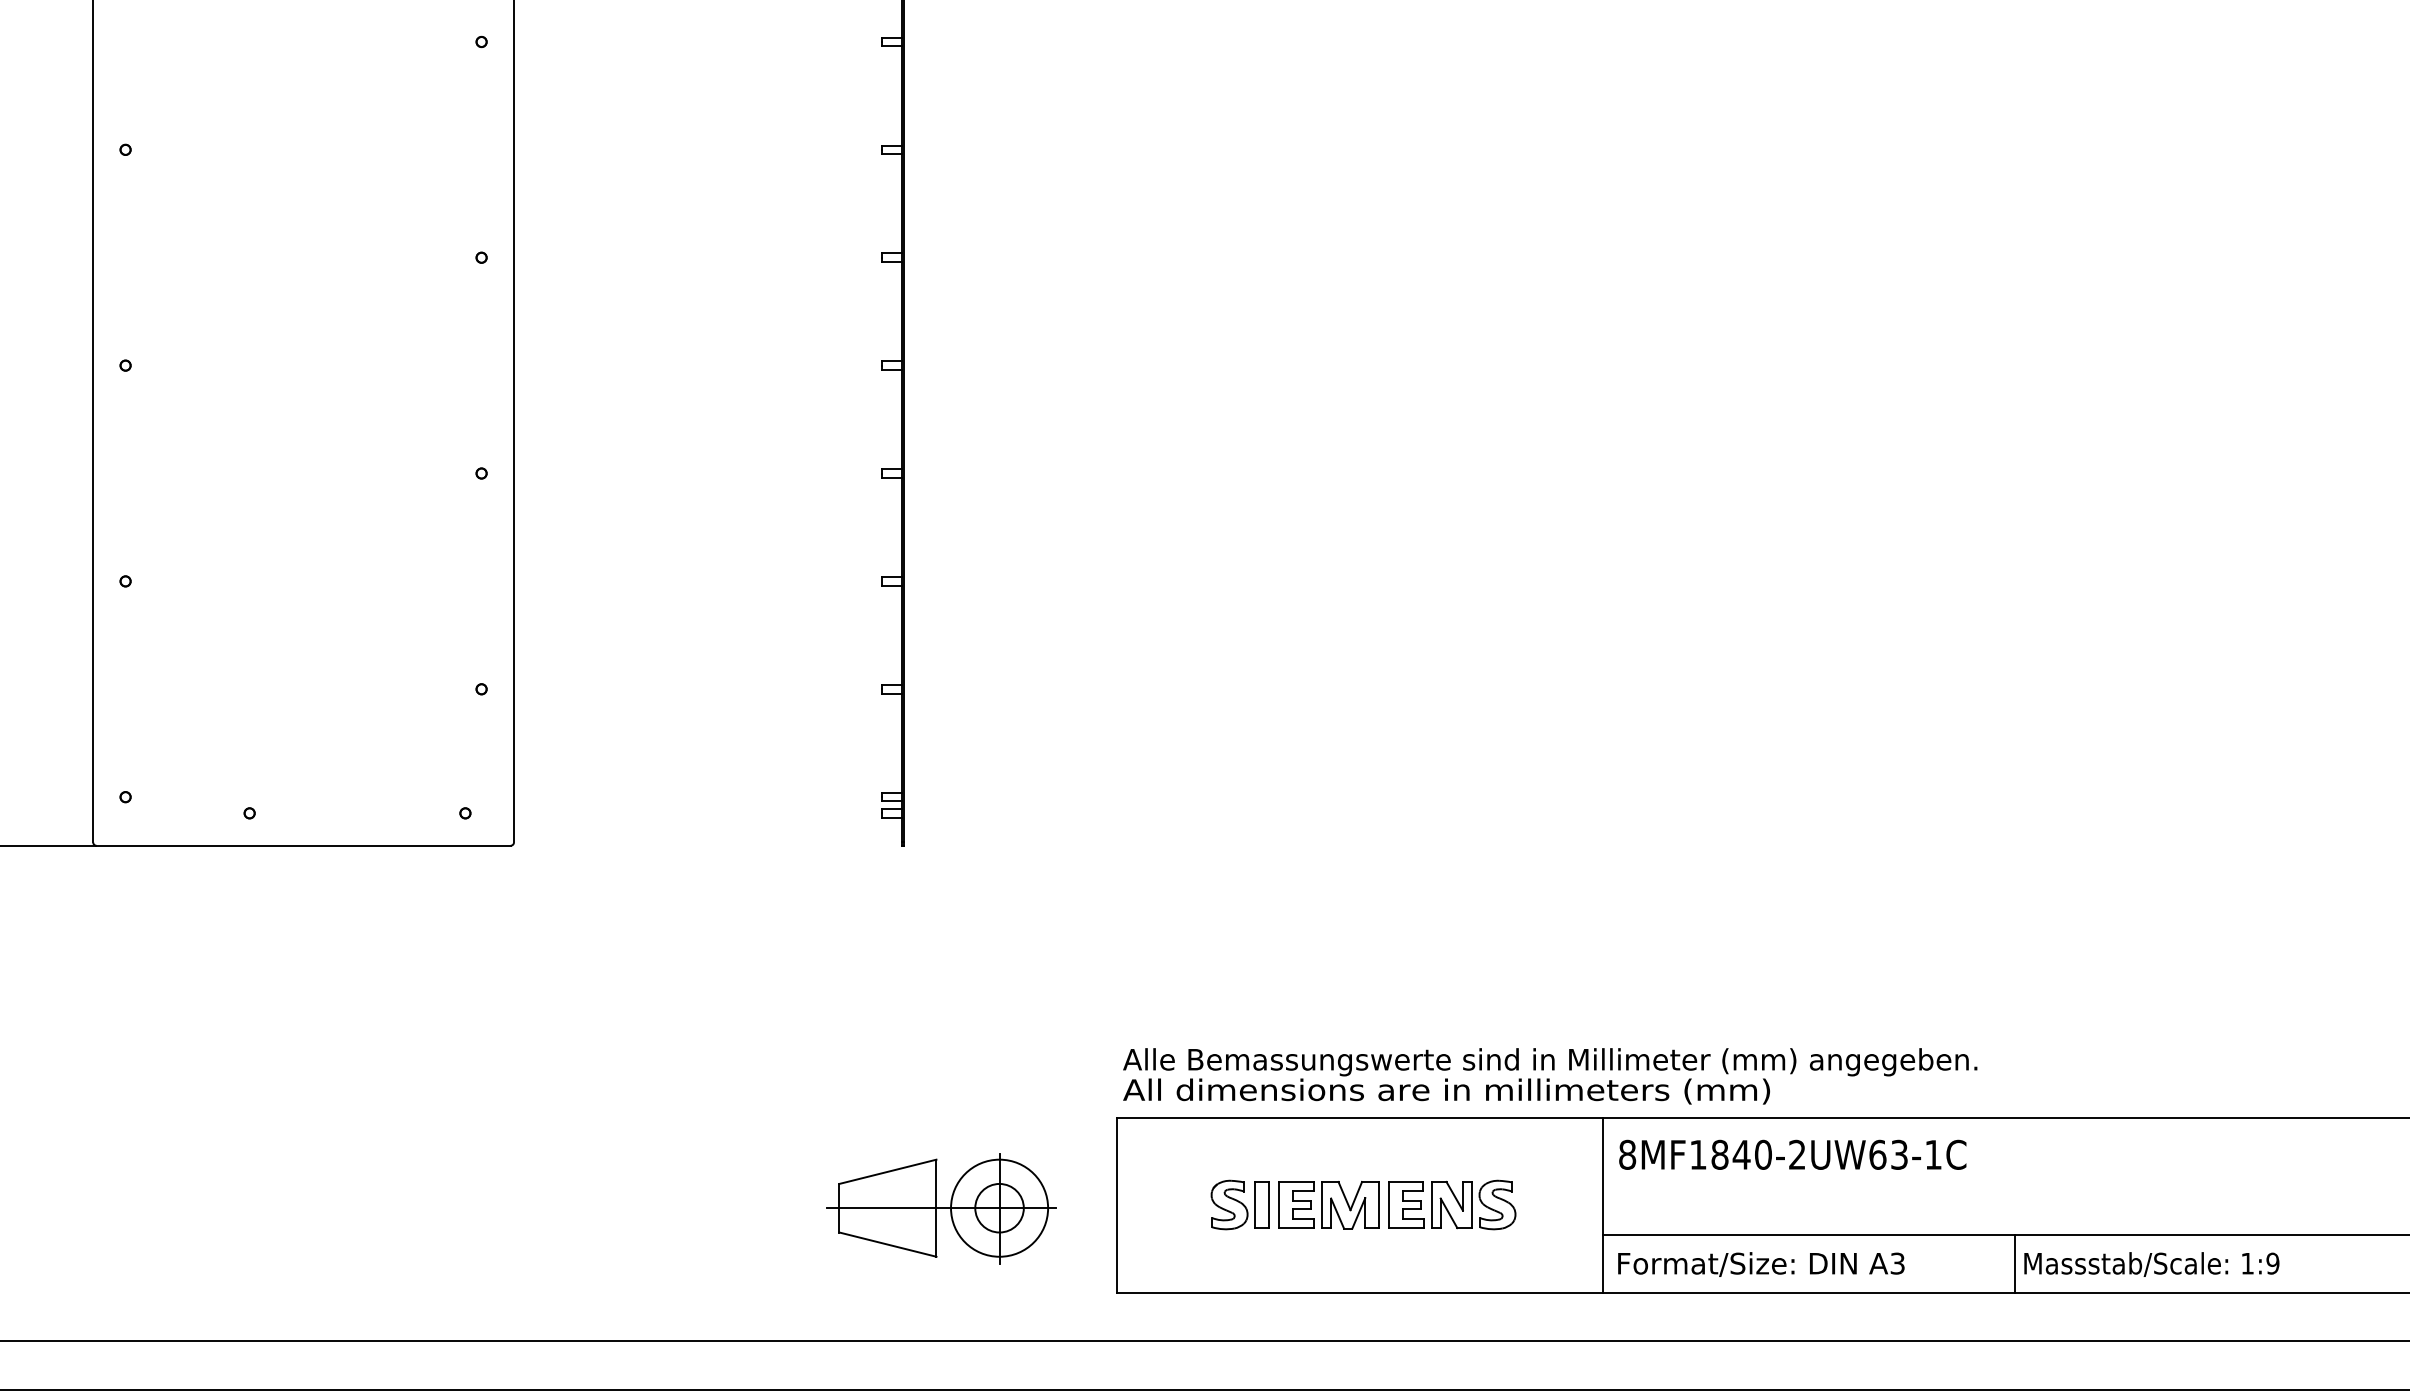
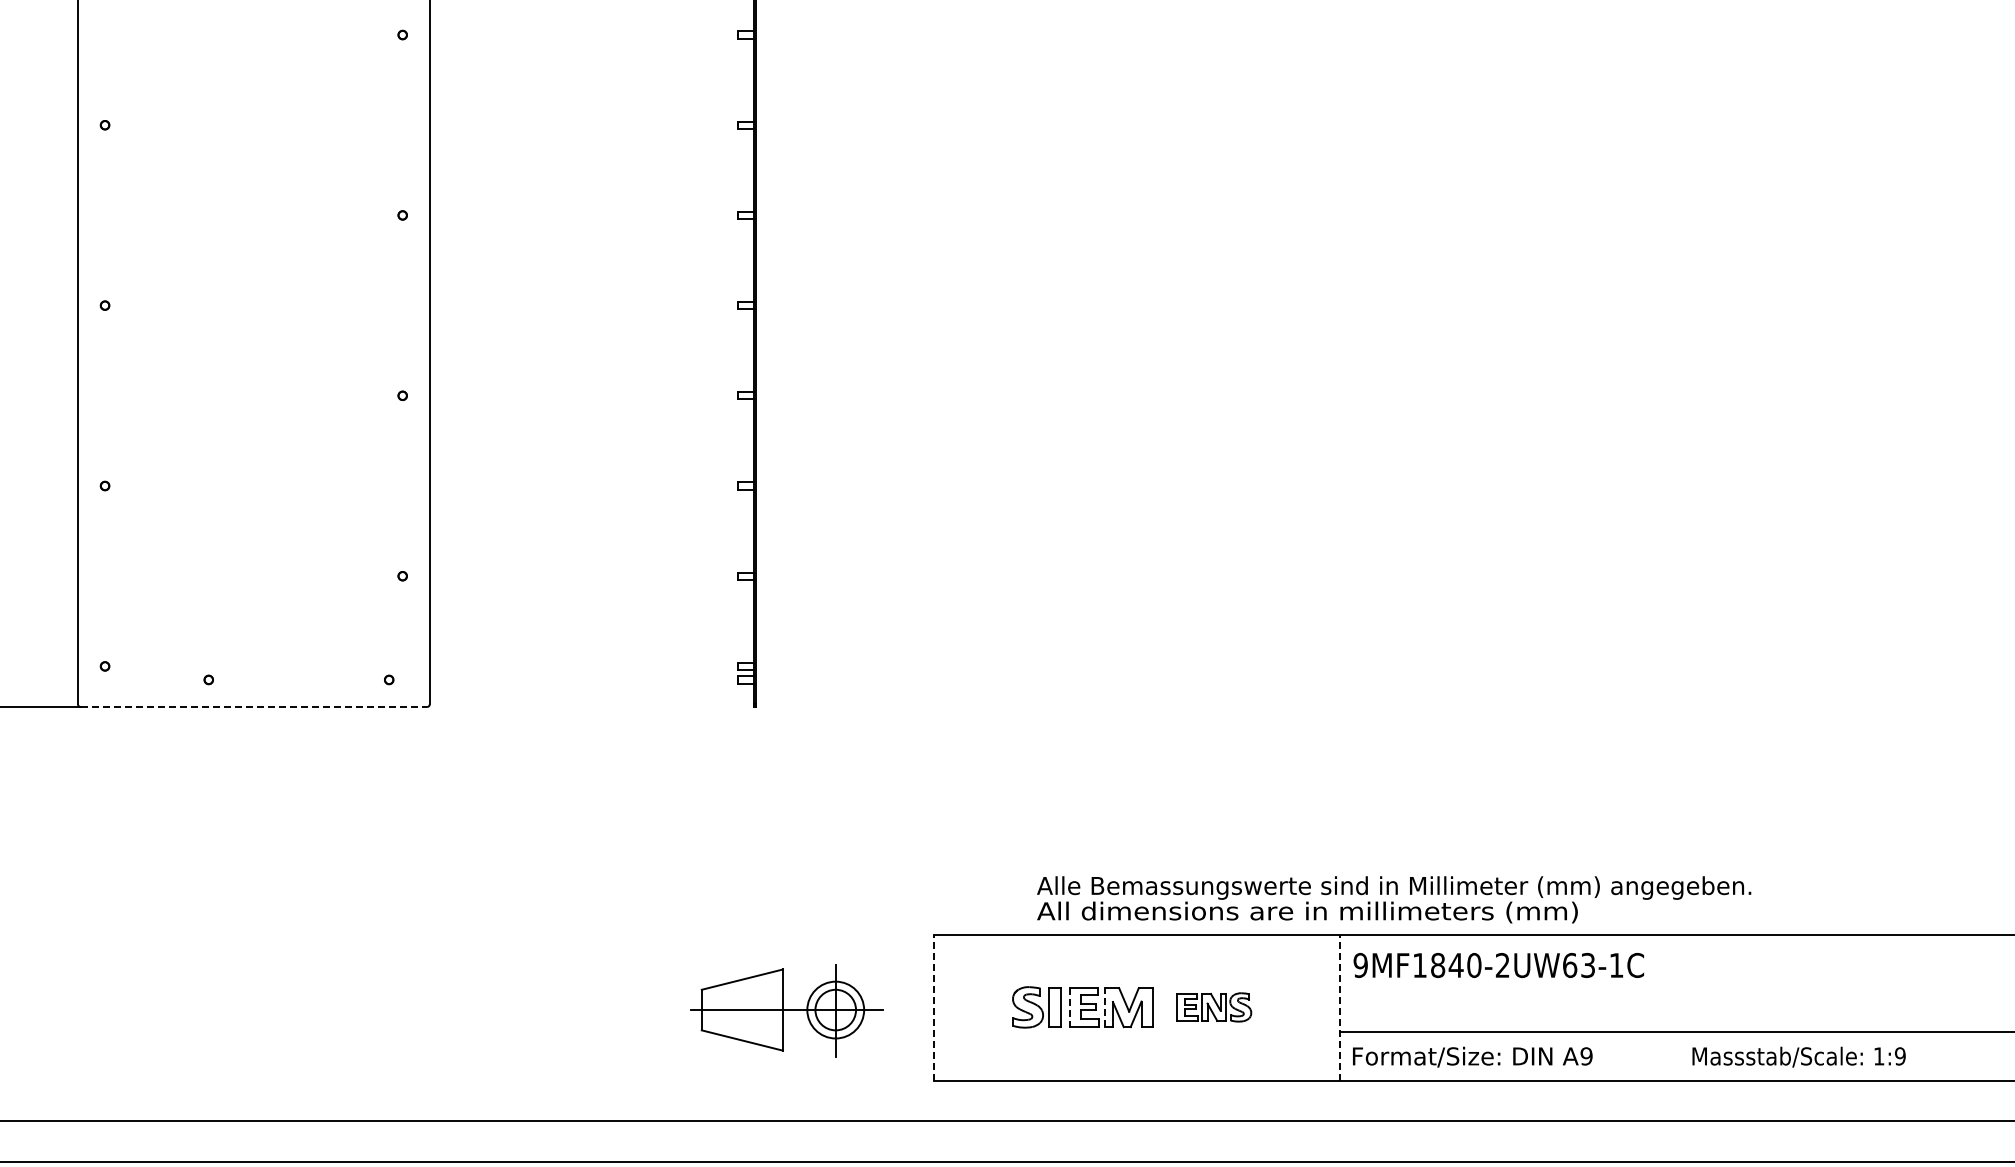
line: (304, 846) -> (254, 707), solid -> dashed
text: (1550, 1075) -> (1394, 899), moved
text: (1627, 1154) -> (1360, 965), 8MF1840-2UW63-1C -> 9MF1840-2UW63-1C
line: (1322, 1203) -> (1105, 1006), solid -> dashed
line: (1117, 1205) -> (934, 1007), solid -> dashed
line: (1279, 1205) -> (1069, 1007), solid -> dashed
part: (1452, 1205) -> (1214, 1007), size x0.7
line: (1603, 1205) -> (1340, 1007), solid -> dashed
circle: (999, 1207) -> (835, 1009), size x0.7
text: (1897, 1263) -> (1586, 1056), A3 -> A9
line: (2015, 1263) -> (1685, 1056), removed

